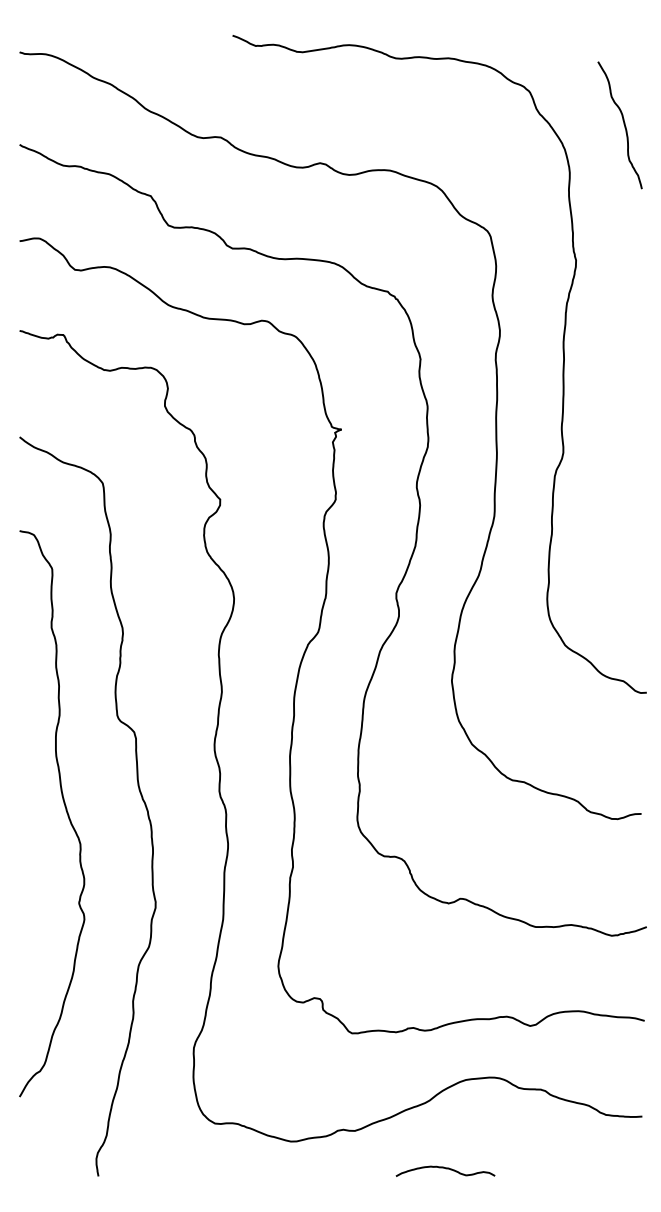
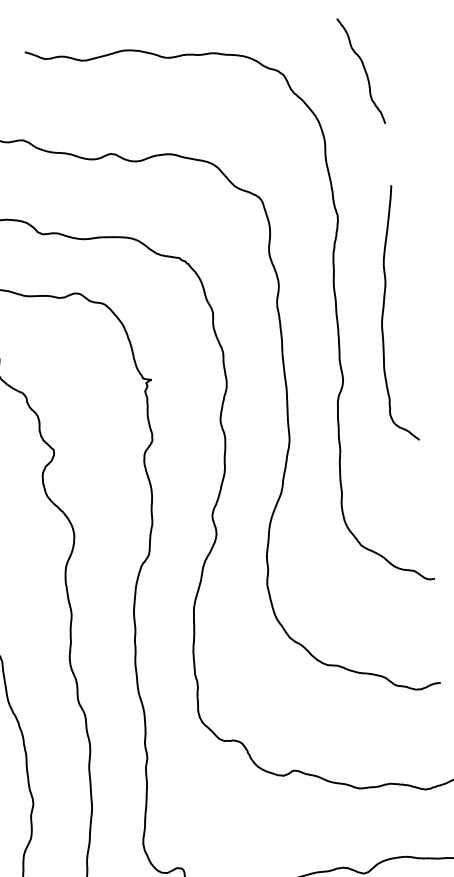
curve: (623, 124) -> (364, 70), moved
curve: (618, 378) -> (383, 312), added

